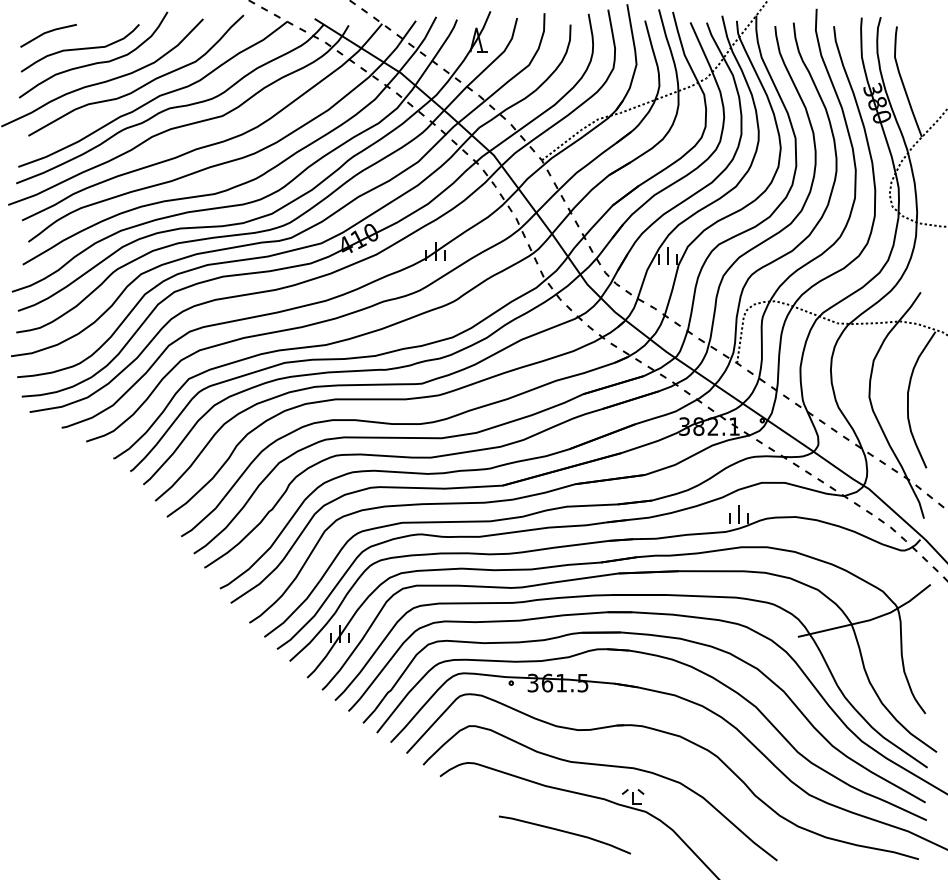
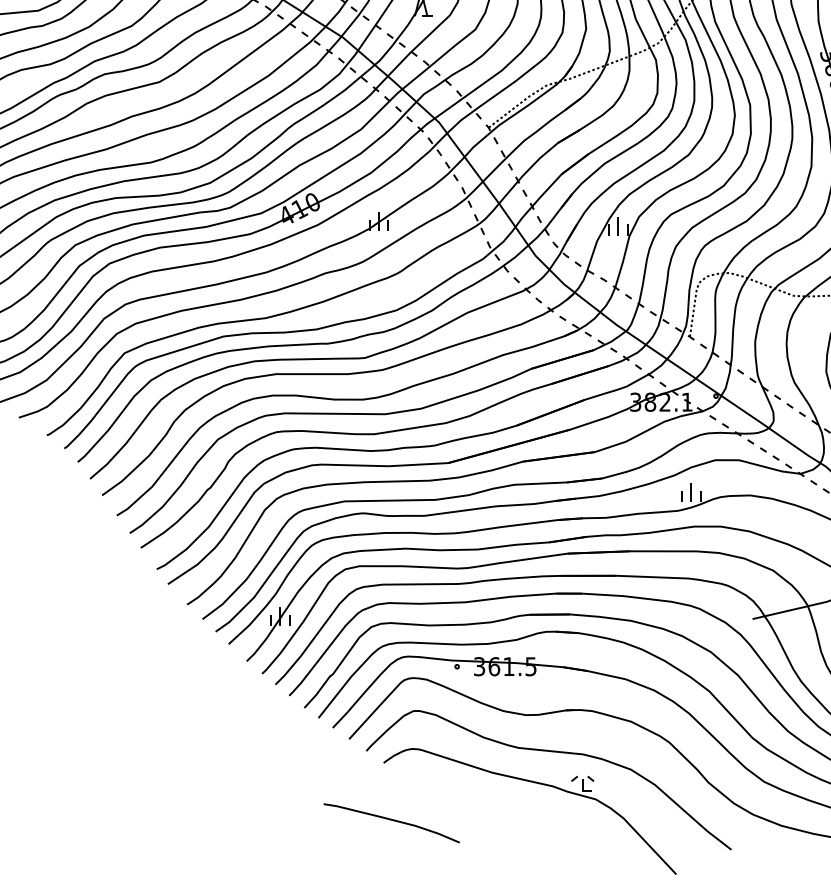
curve: (564, 832) -> (391, 820), moved

